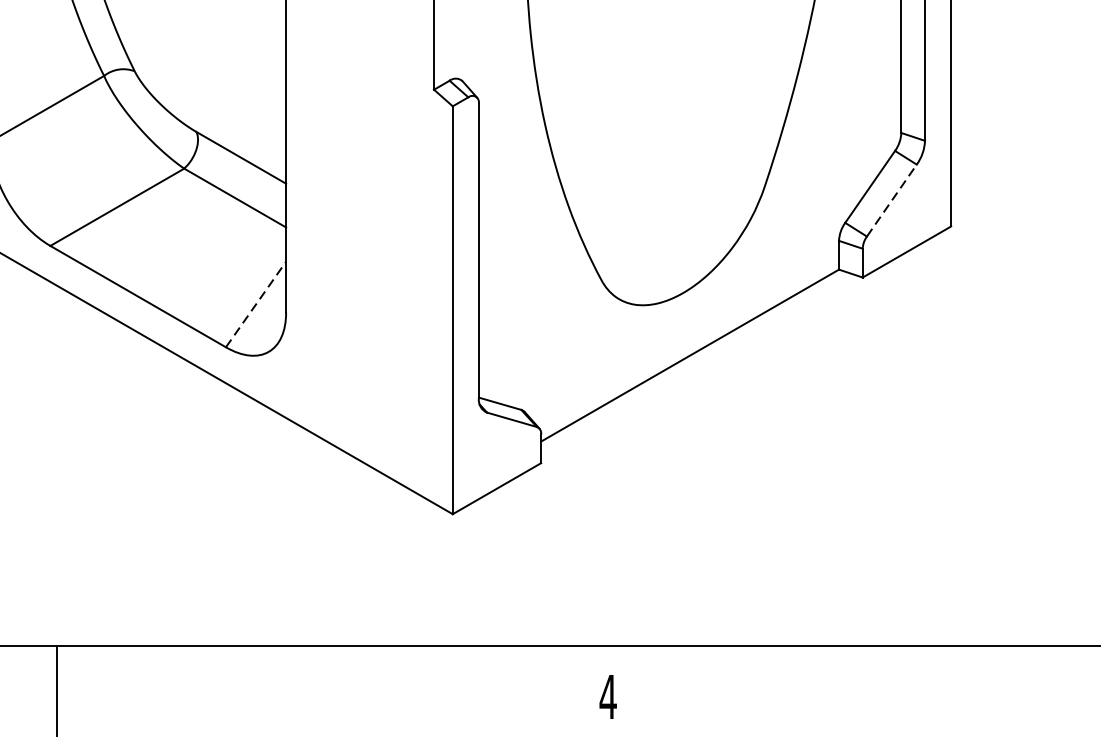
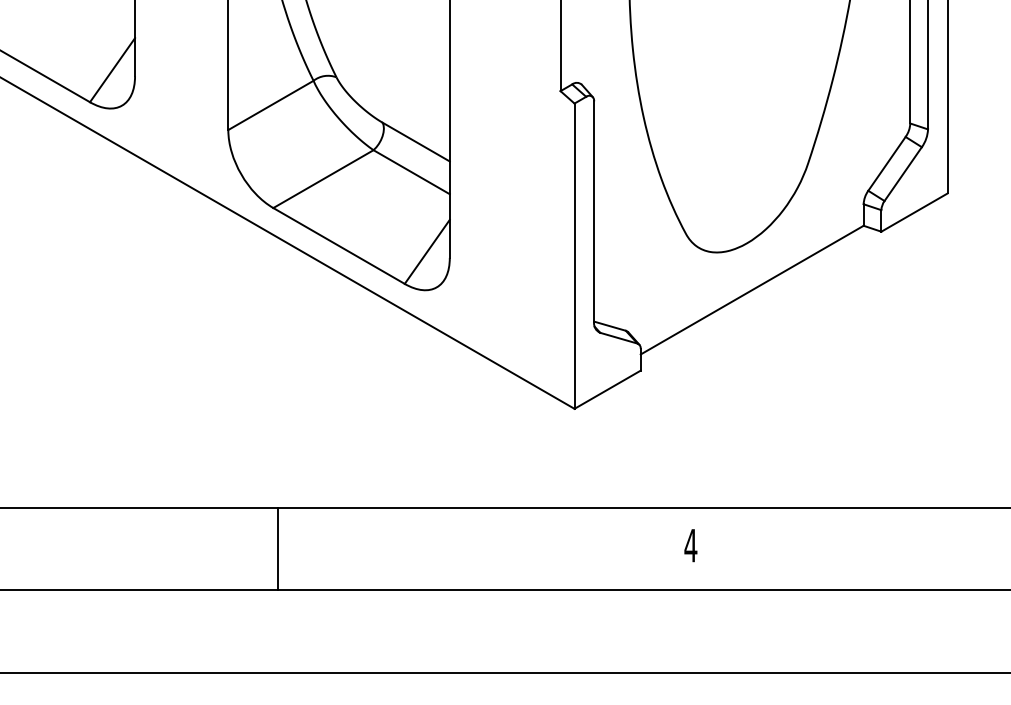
line: (892, 201) -> (903, 174), dashed -> solid
line: (256, 303) -> (427, 251), dashed -> solid

